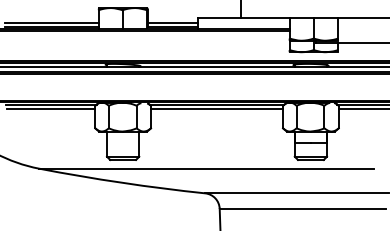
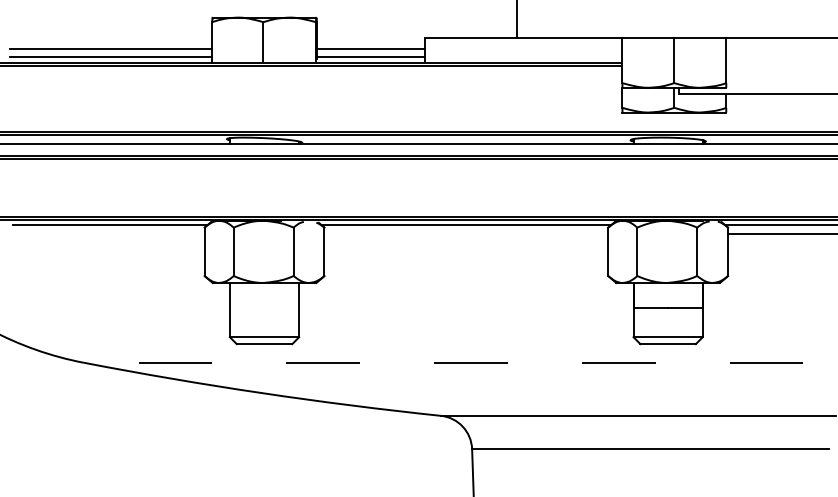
line: (51, 108) -> (110, 233), removed
line: (217, 108) -> (467, 233), removed
line: (205, 168) -> (441, 362), solid -> dashed

